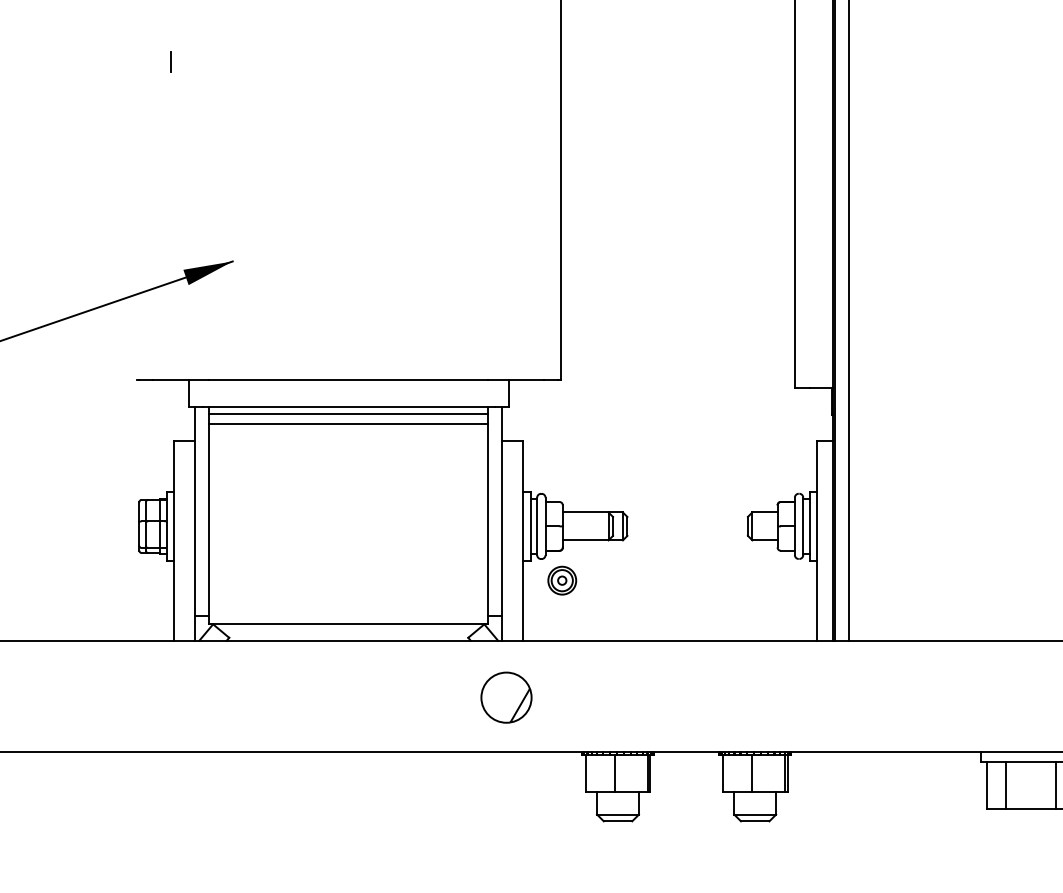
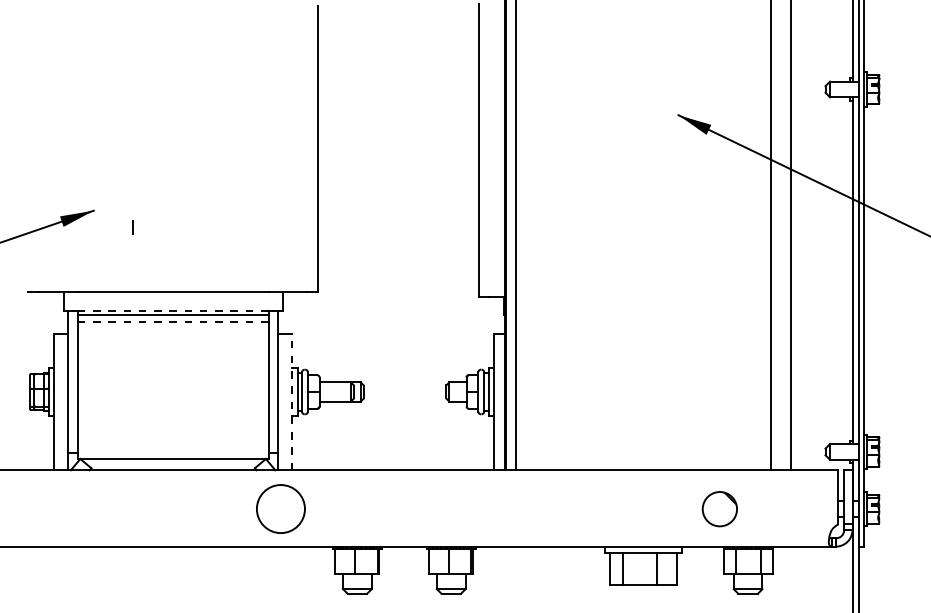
line: (170, 62) -> (132, 227), moved
line: (347, 407) -> (172, 310), solid -> dashed
line: (349, 423) -> (173, 321), solid -> dashed
line: (523, 540) -> (292, 401), solid -> dashed
part: (561, 579) -> (318, 428), removed
part: (507, 698) -> (281, 509), size x1.4

